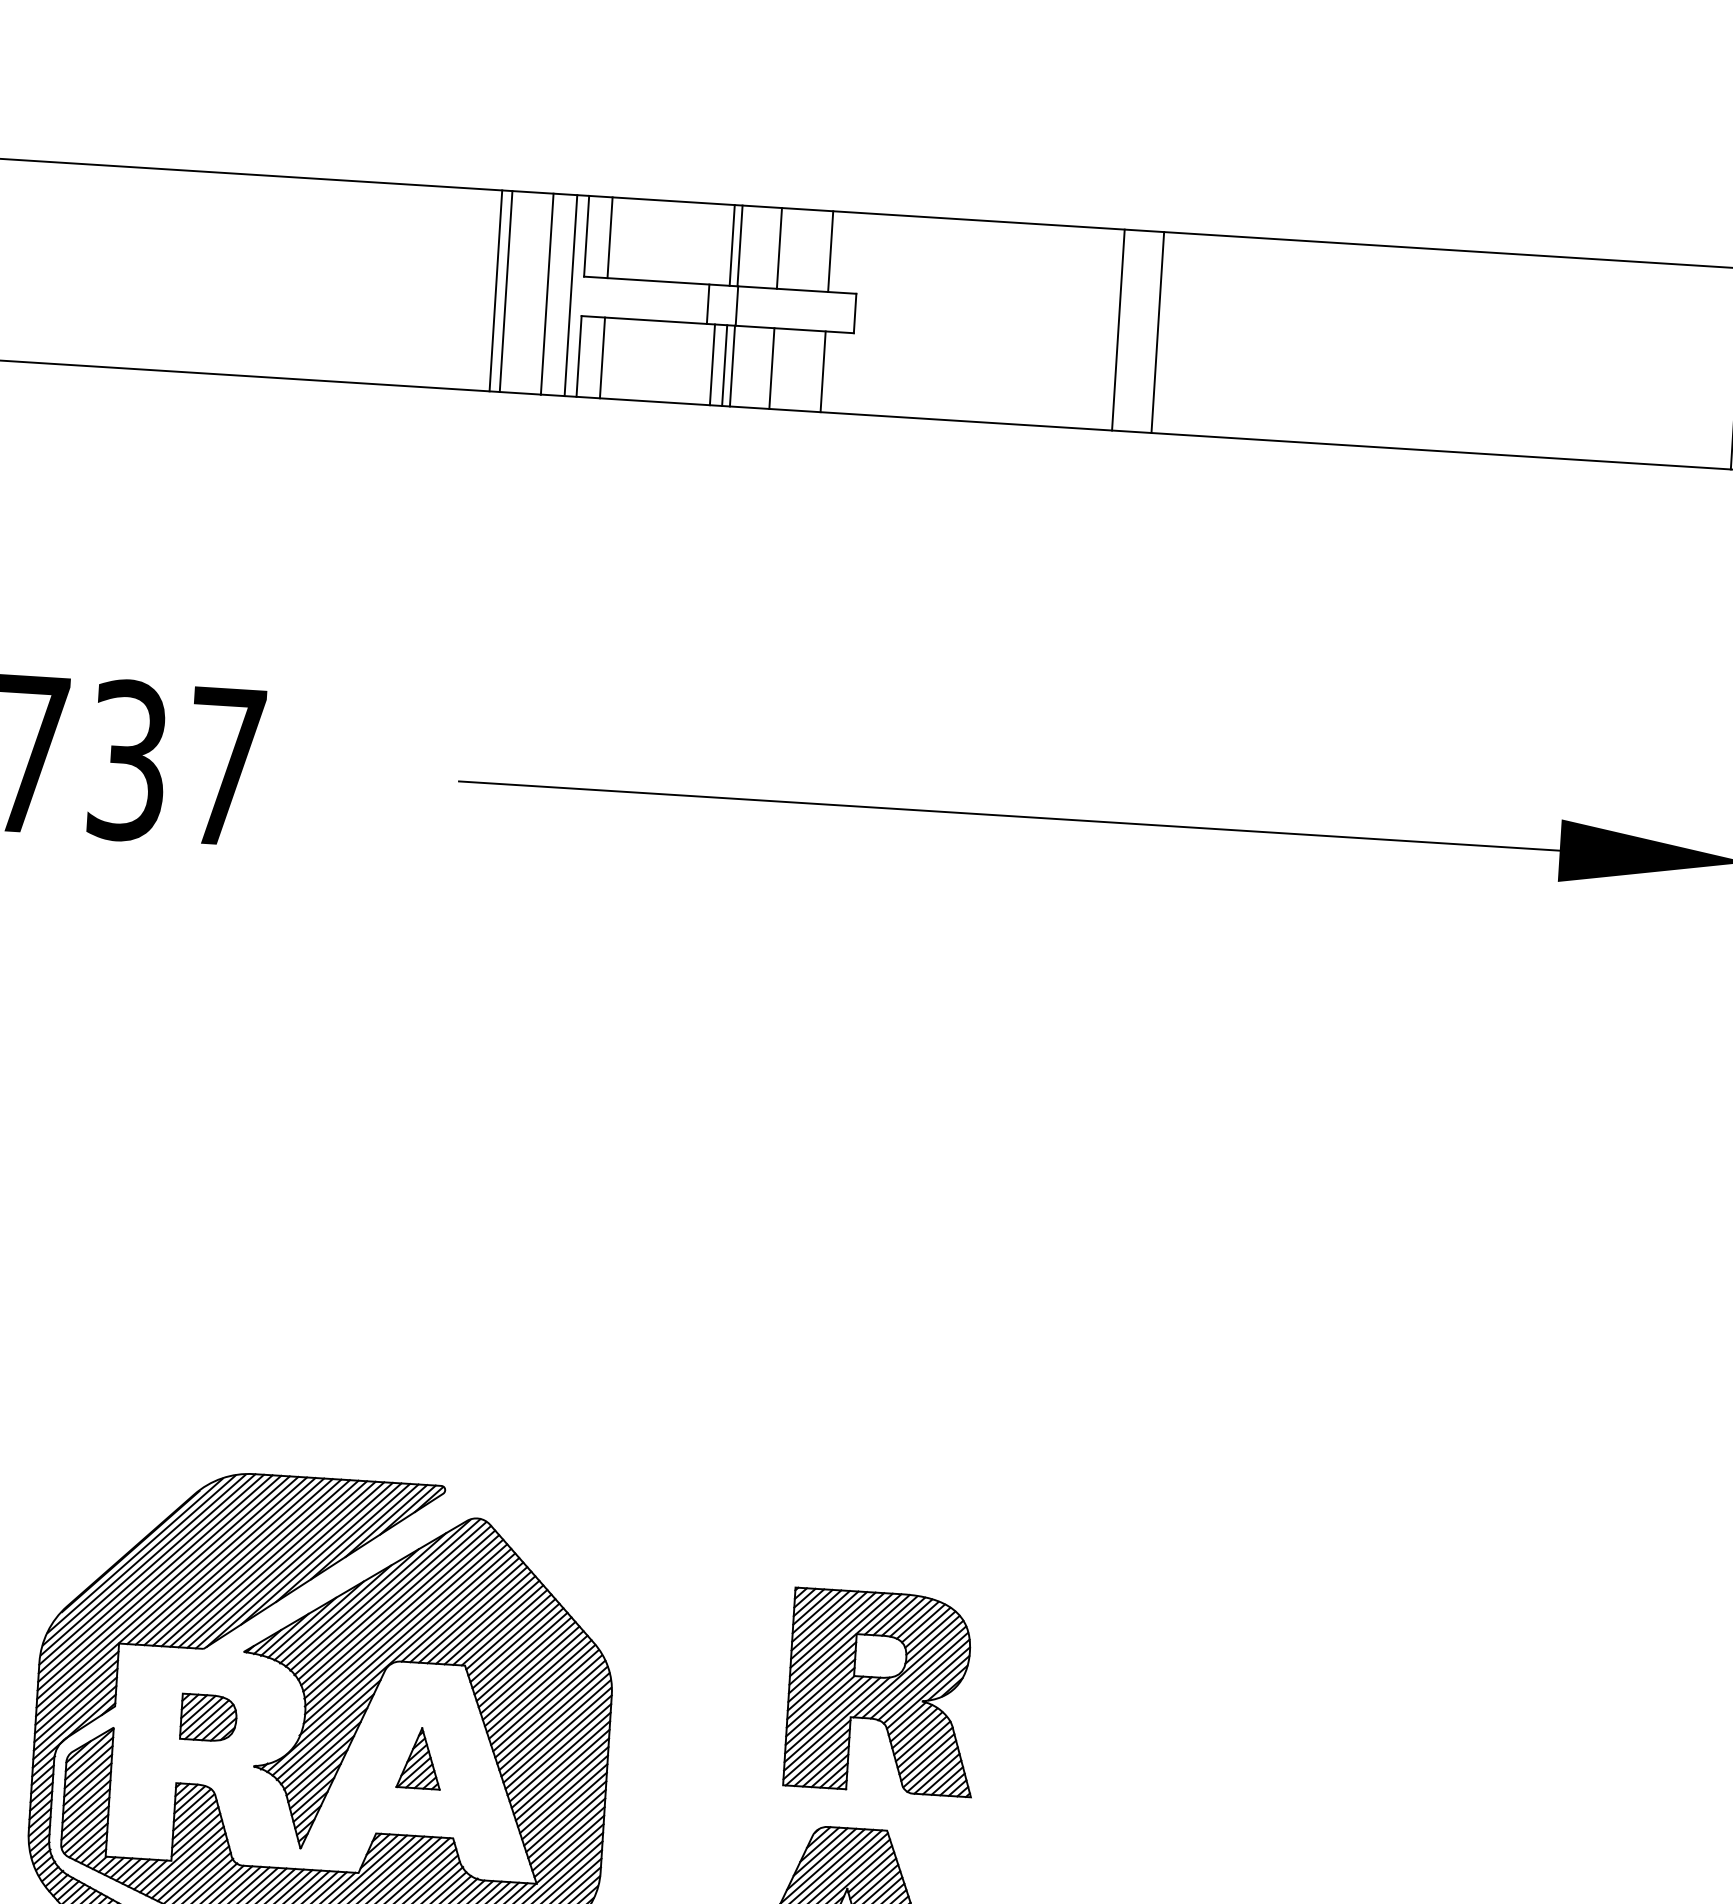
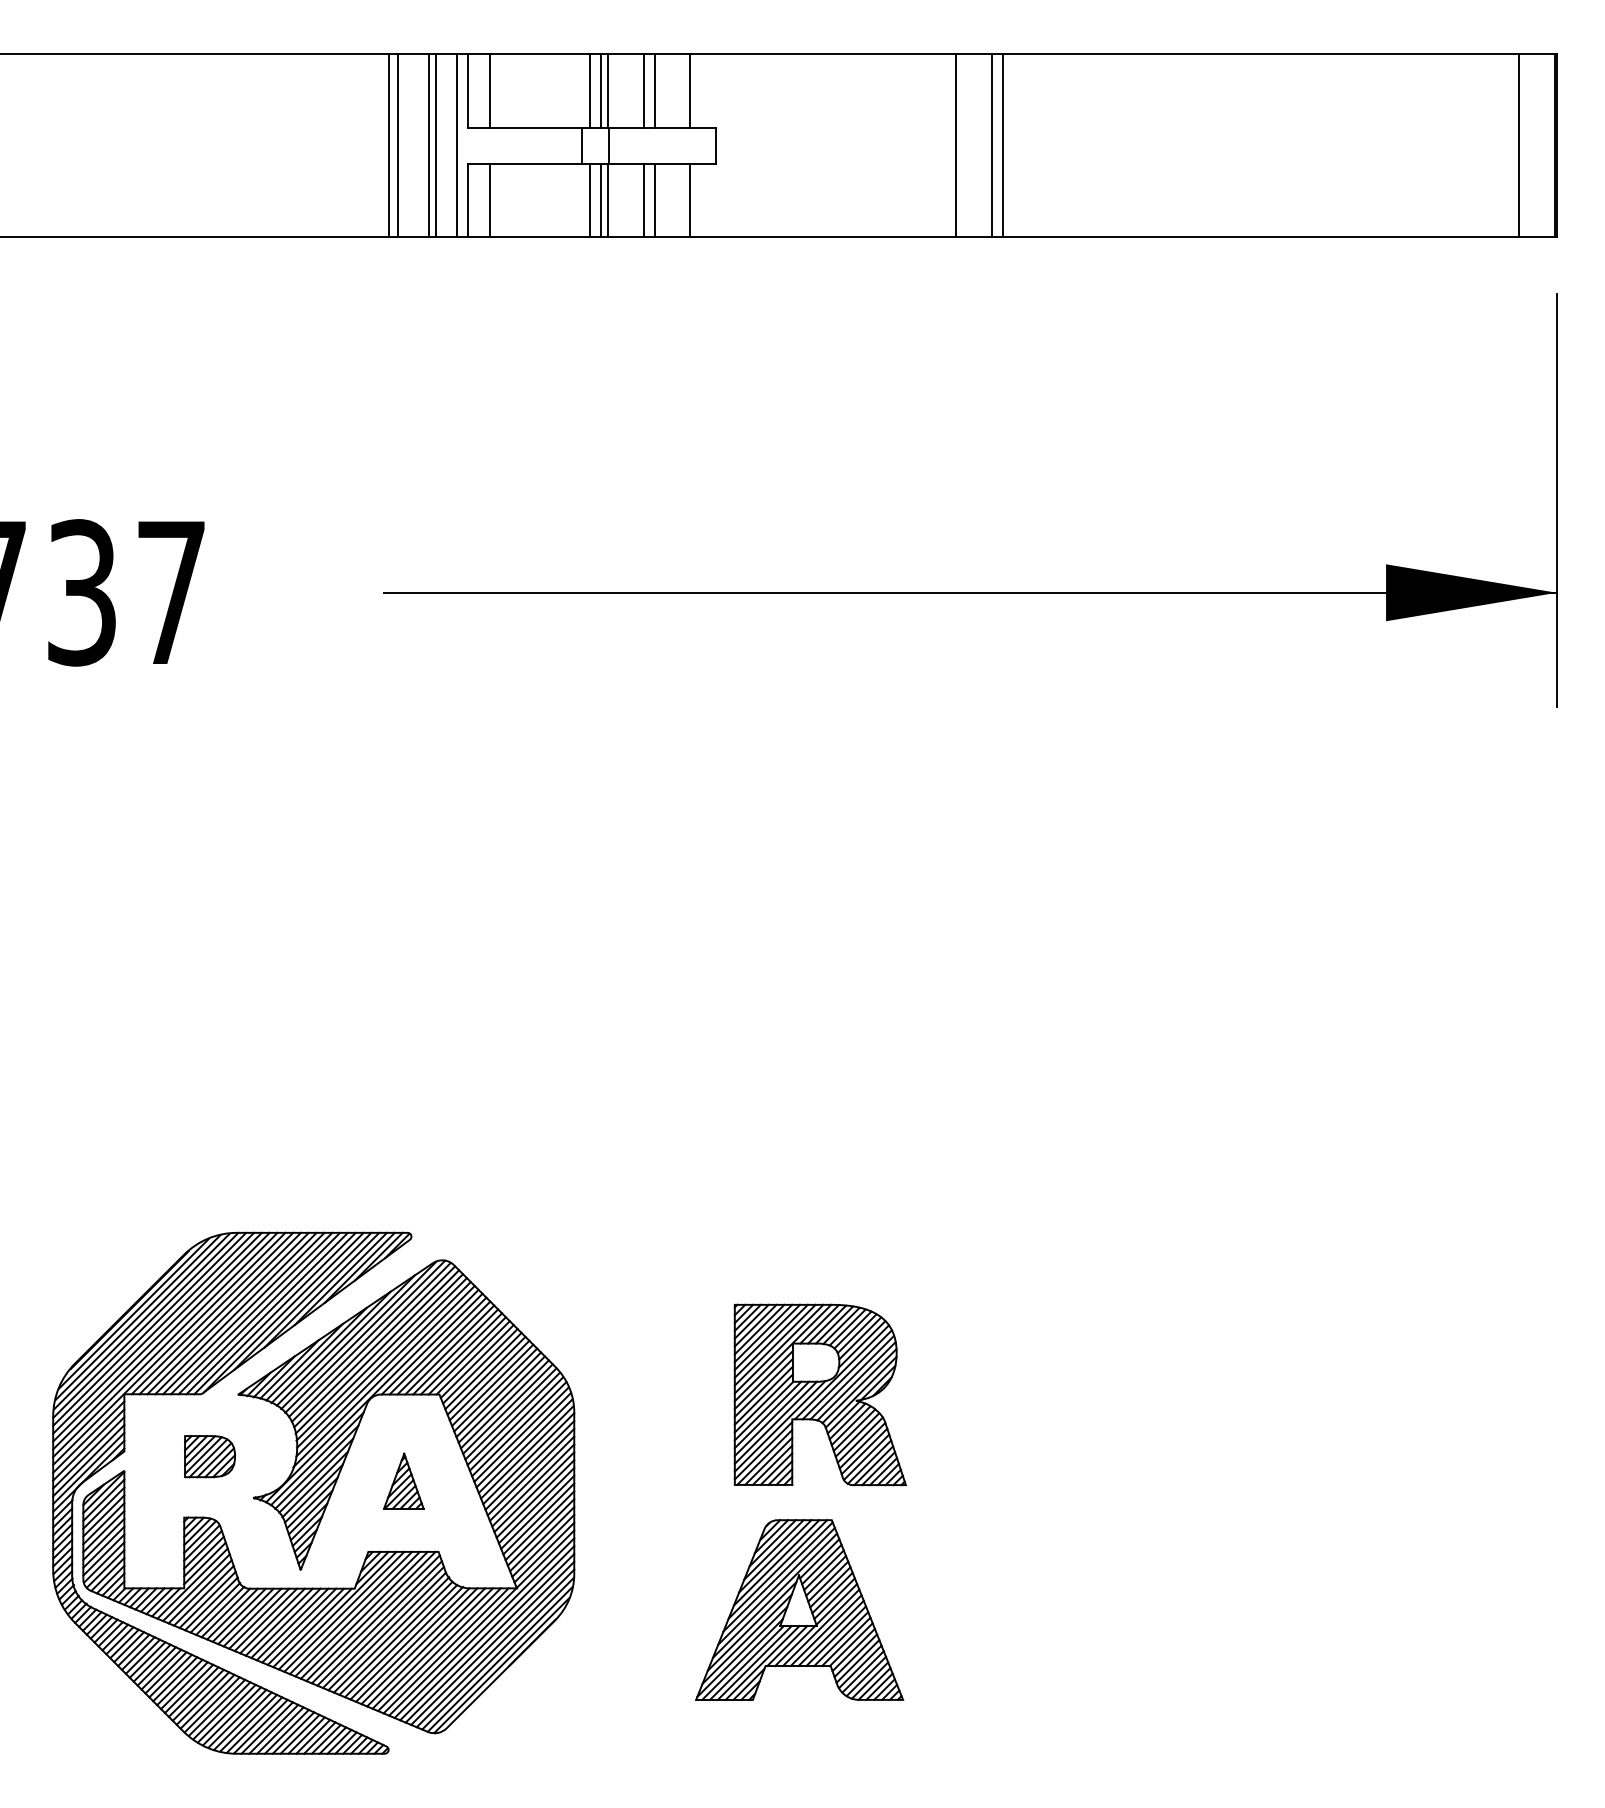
line: (719, 244) -> (589, 90), added
line: (791, 248) -> (654, 90), added
line: (540, 293) -> (429, 145), added
line: (1169, 333) -> (1002, 145), added
line: (783, 369) -> (654, 200), added

